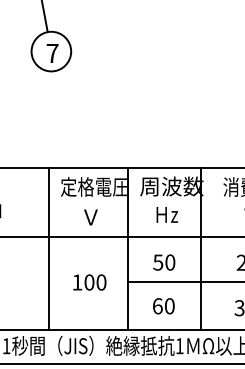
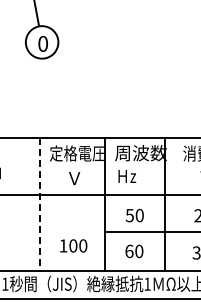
text: (53, 52) -> (43, 43), 7 -> 0
text: (167, 214) -> (127, 176), moved
line: (49, 249) -> (40, 204), solid -> dashed
text: (89, 281) -> (73, 245), moved

